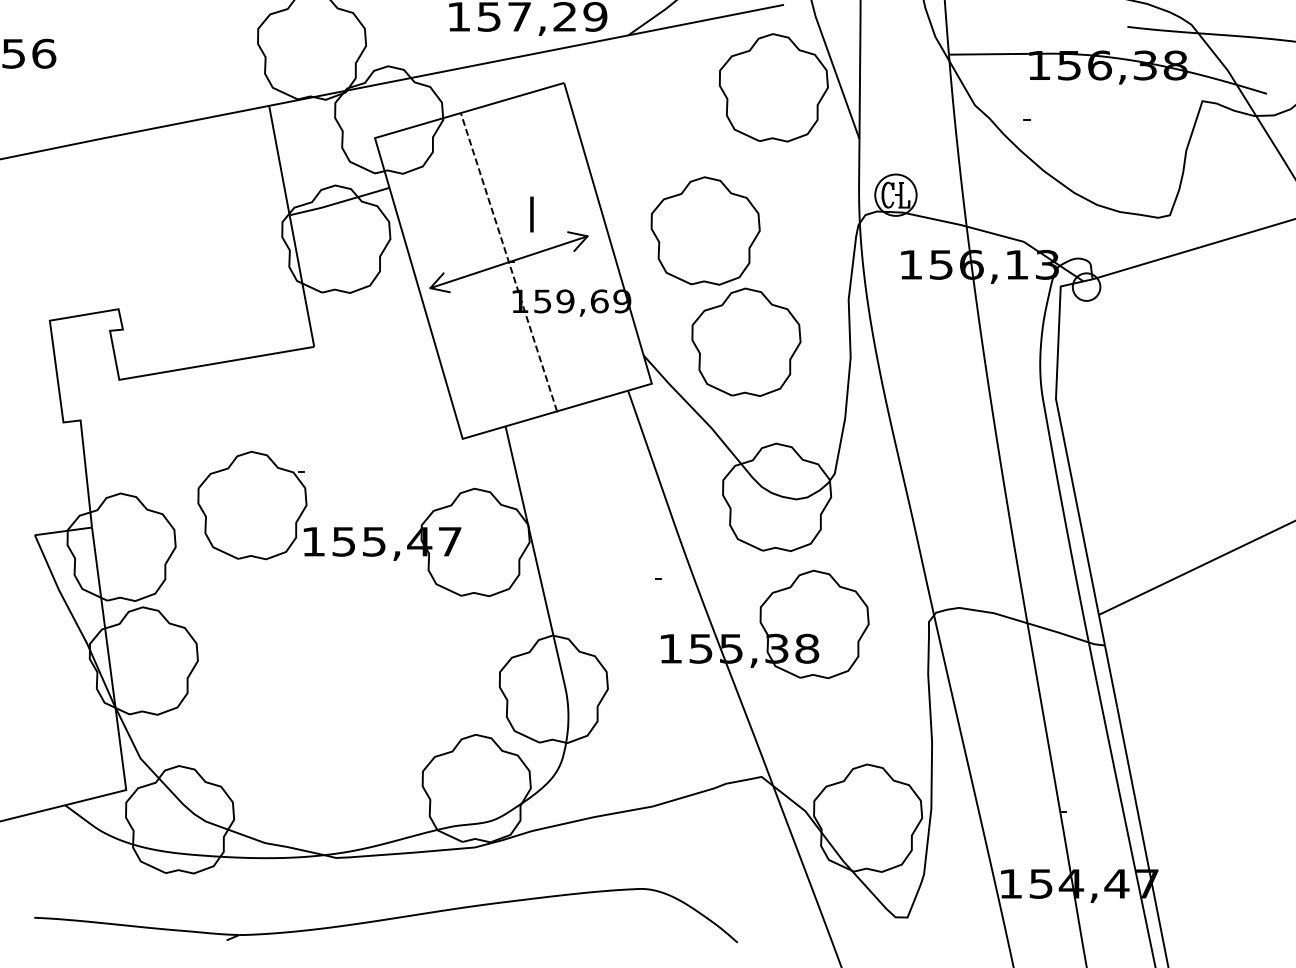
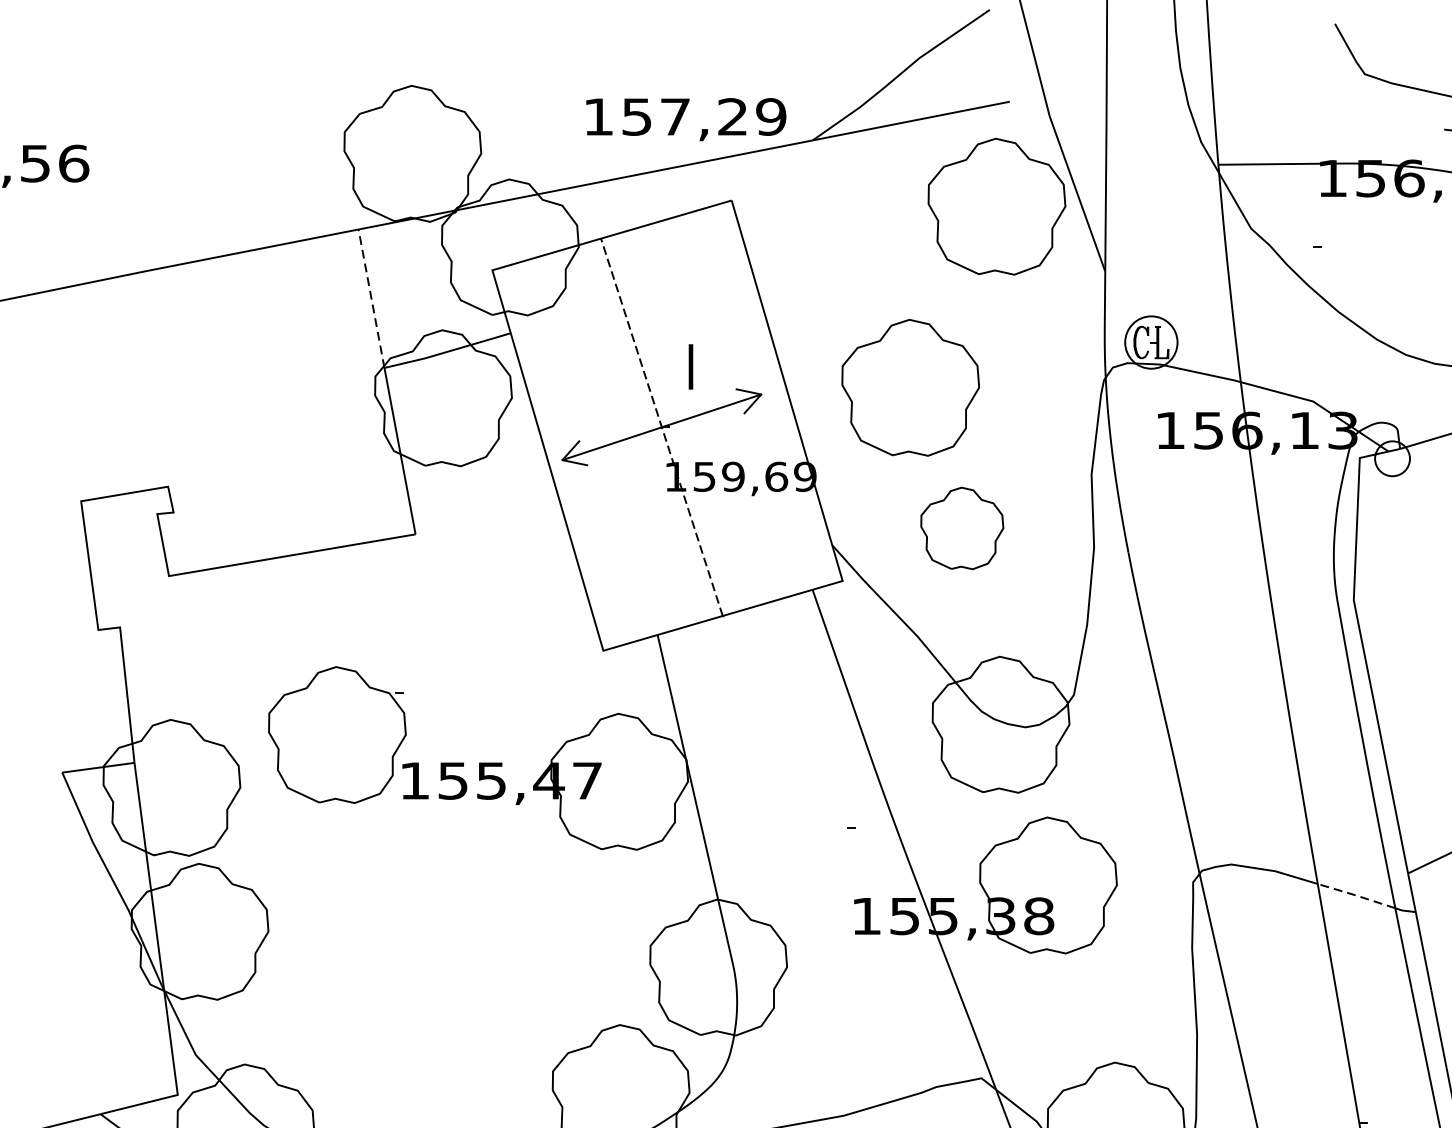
line: (279, 160) -> (371, 298), solid -> dashed
part: (746, 341) -> (962, 527), size x0.6
line: (1058, 632) -> (1356, 895), solid -> dashed

